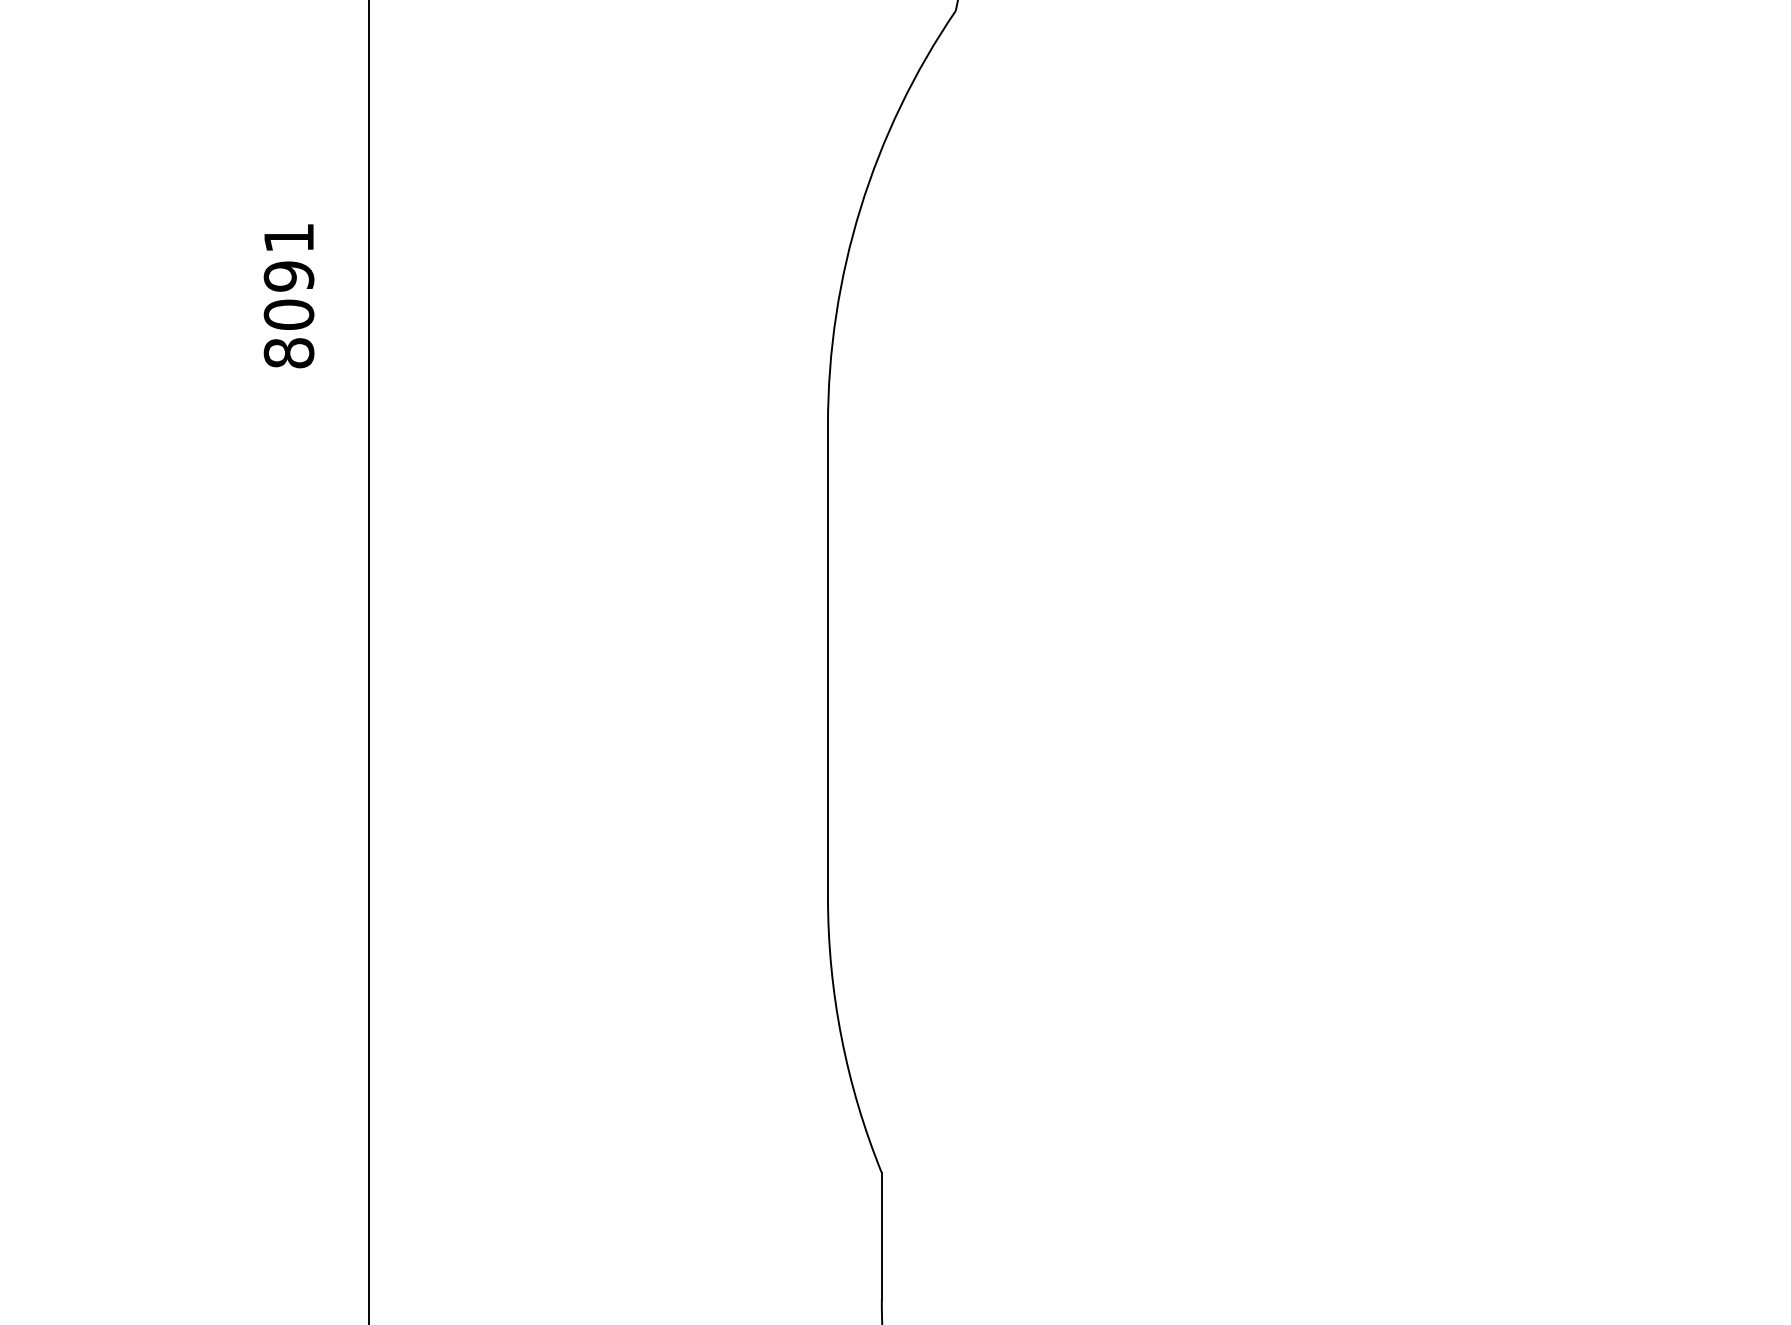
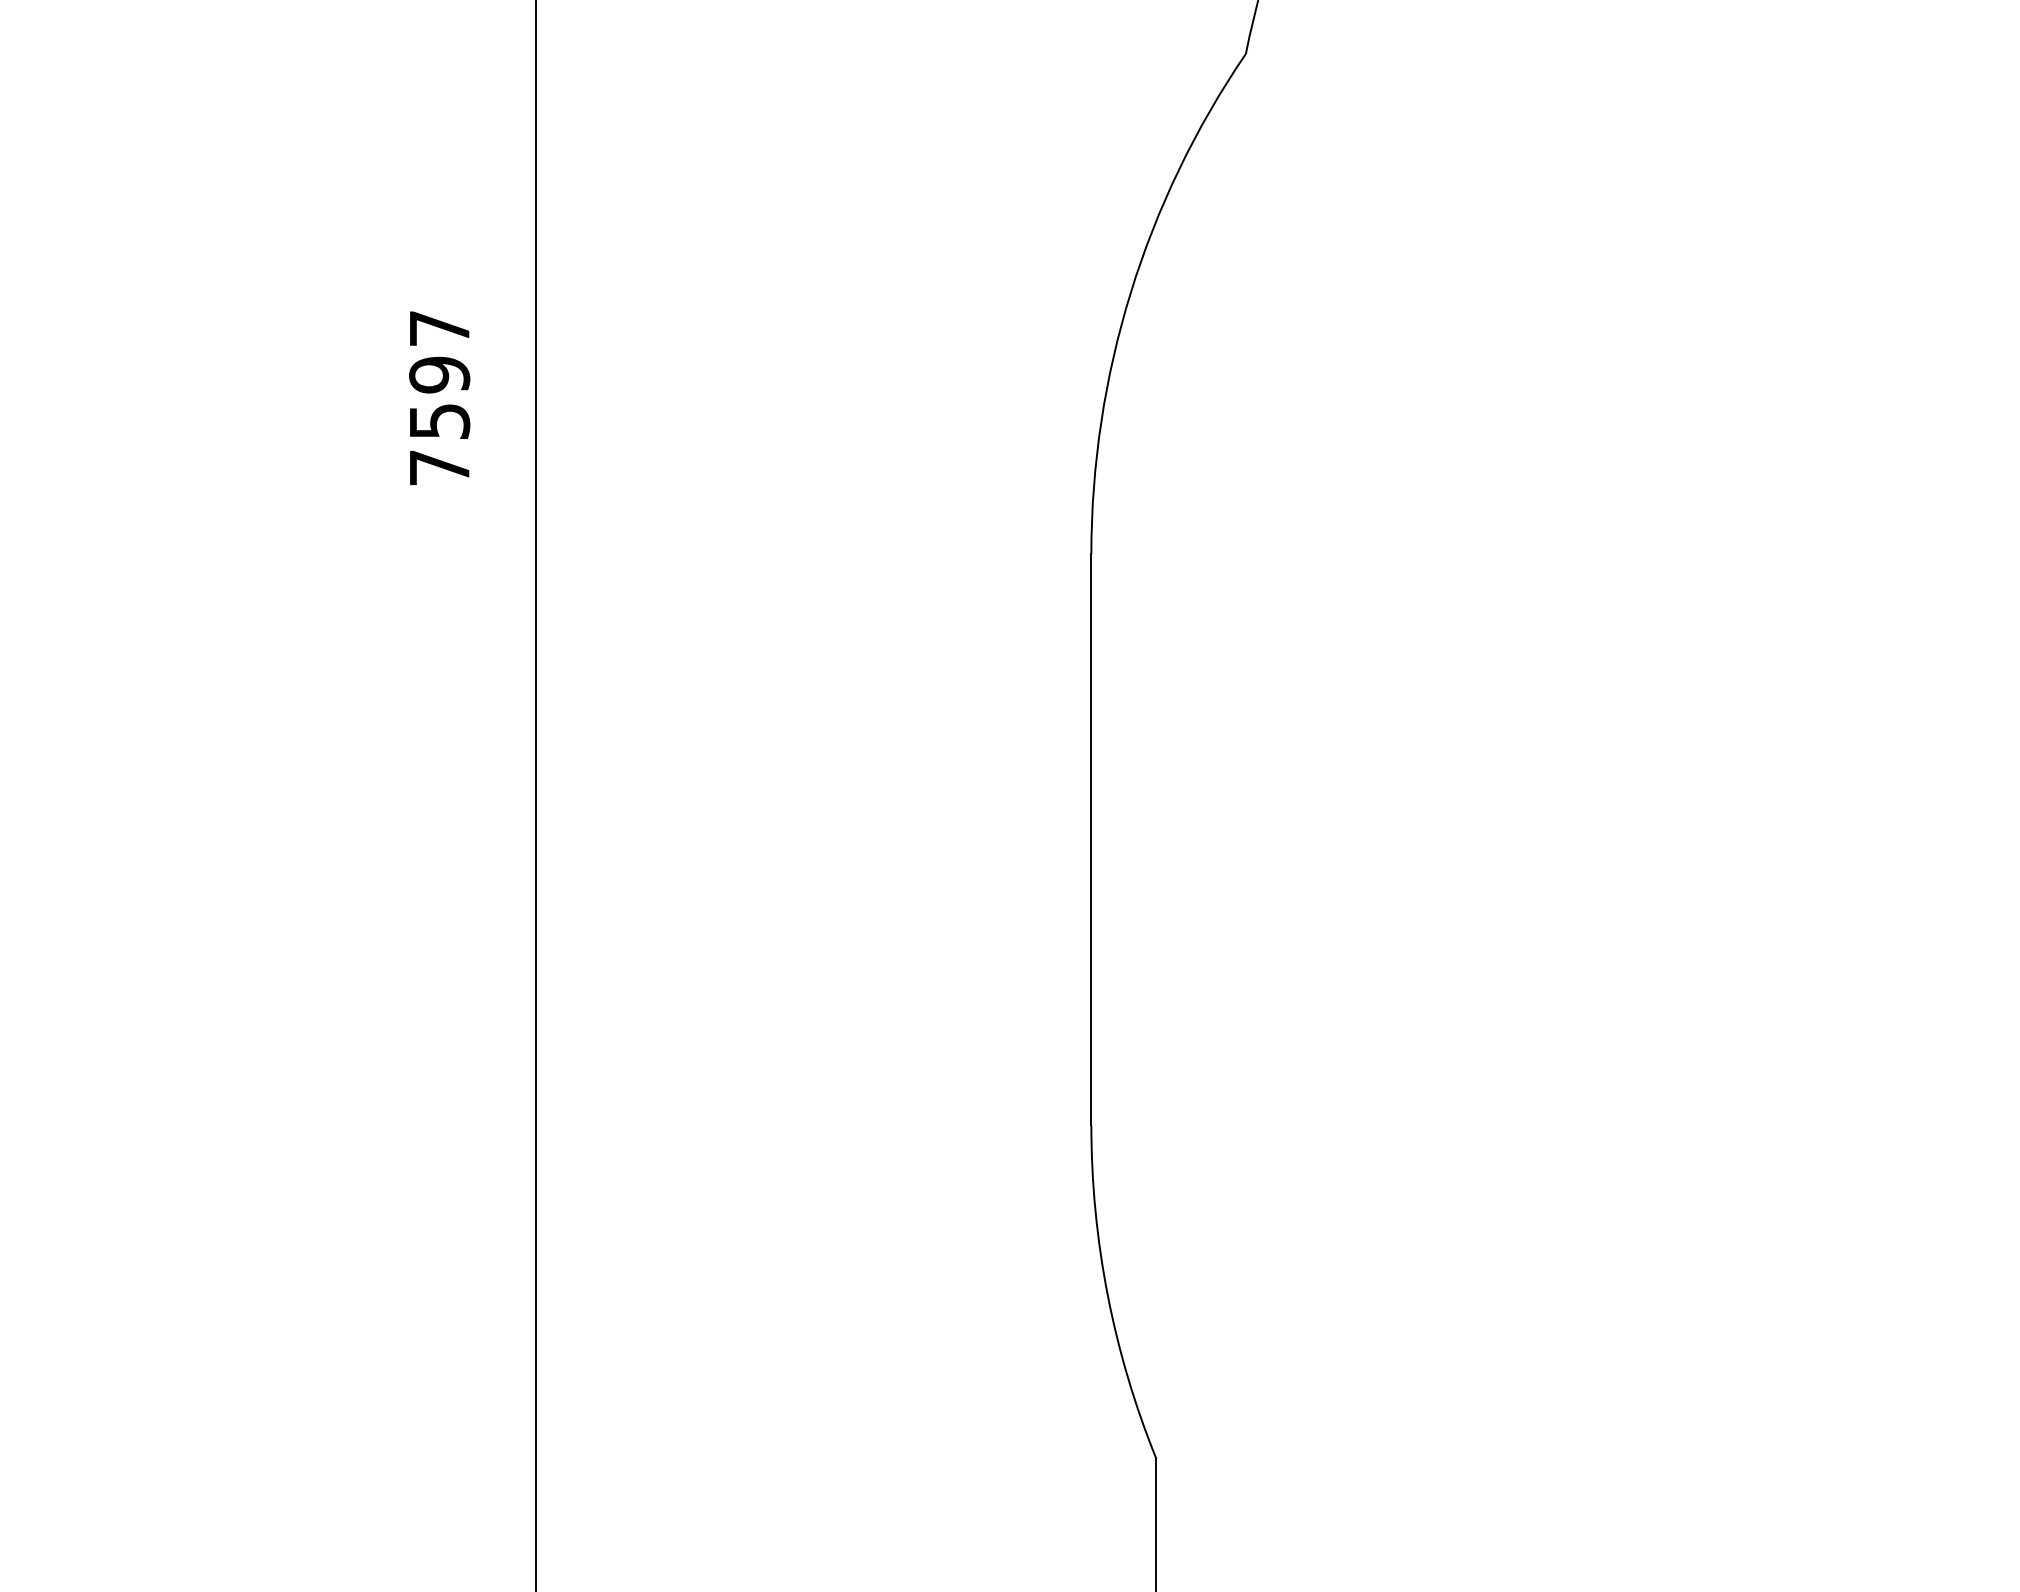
text: (288, 296) -> (438, 399), 8091 -> 7597

